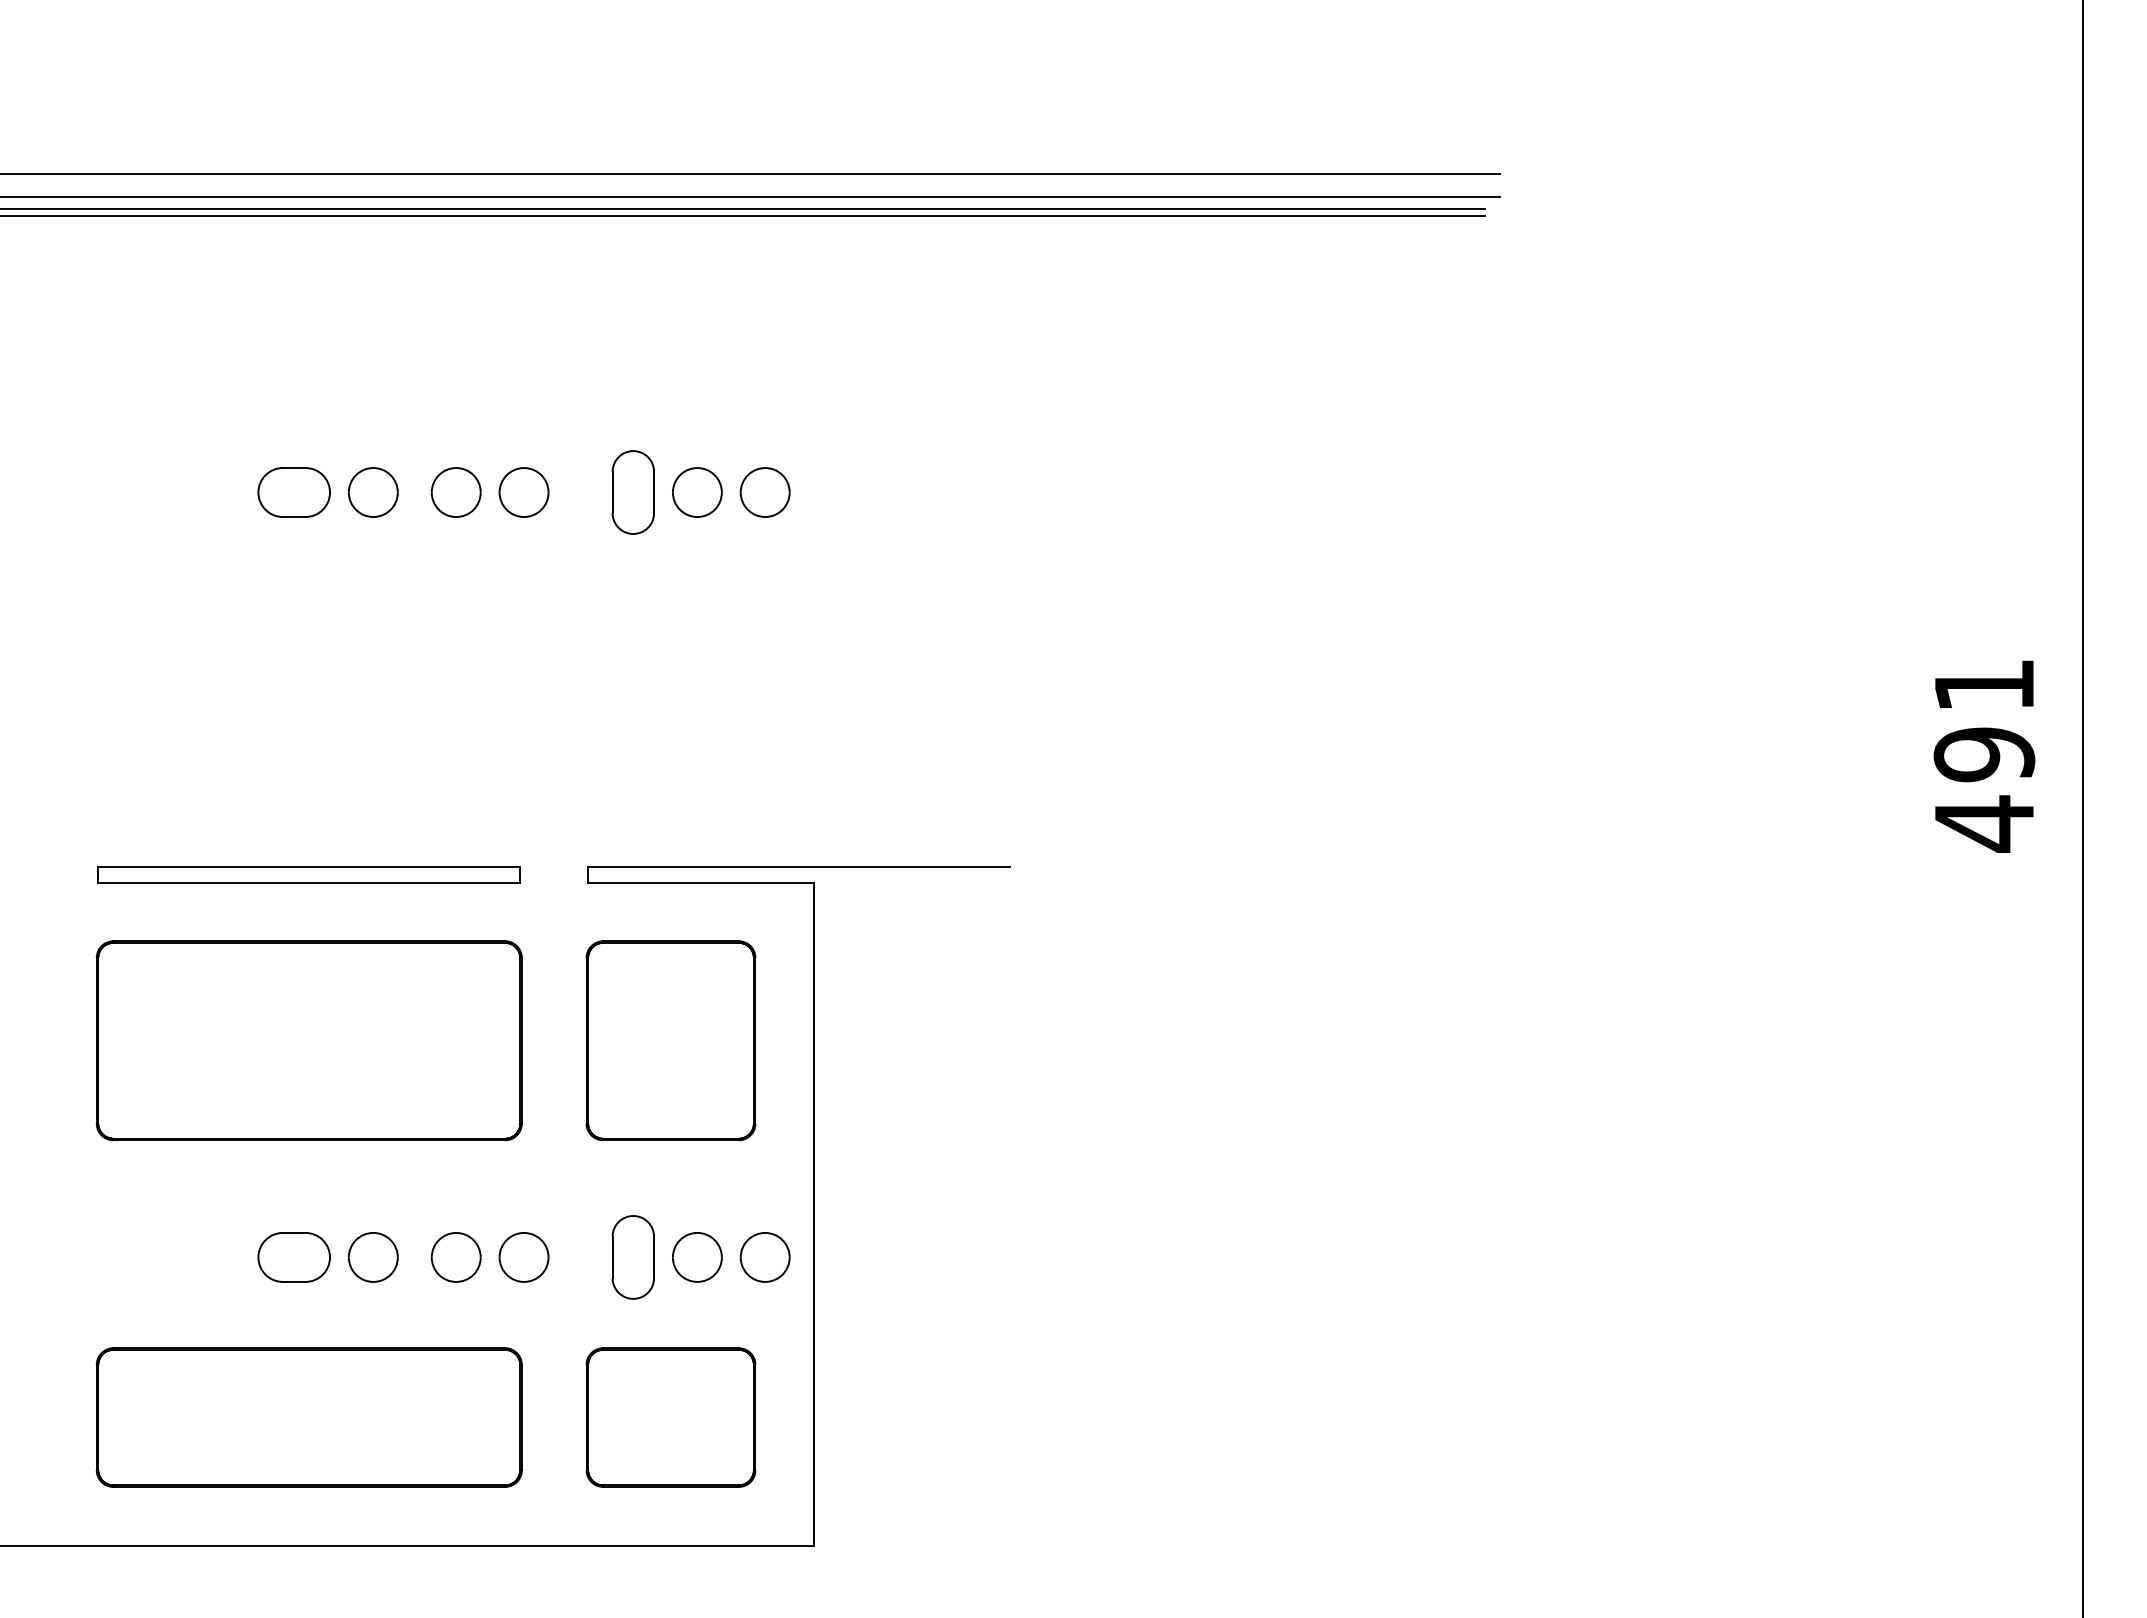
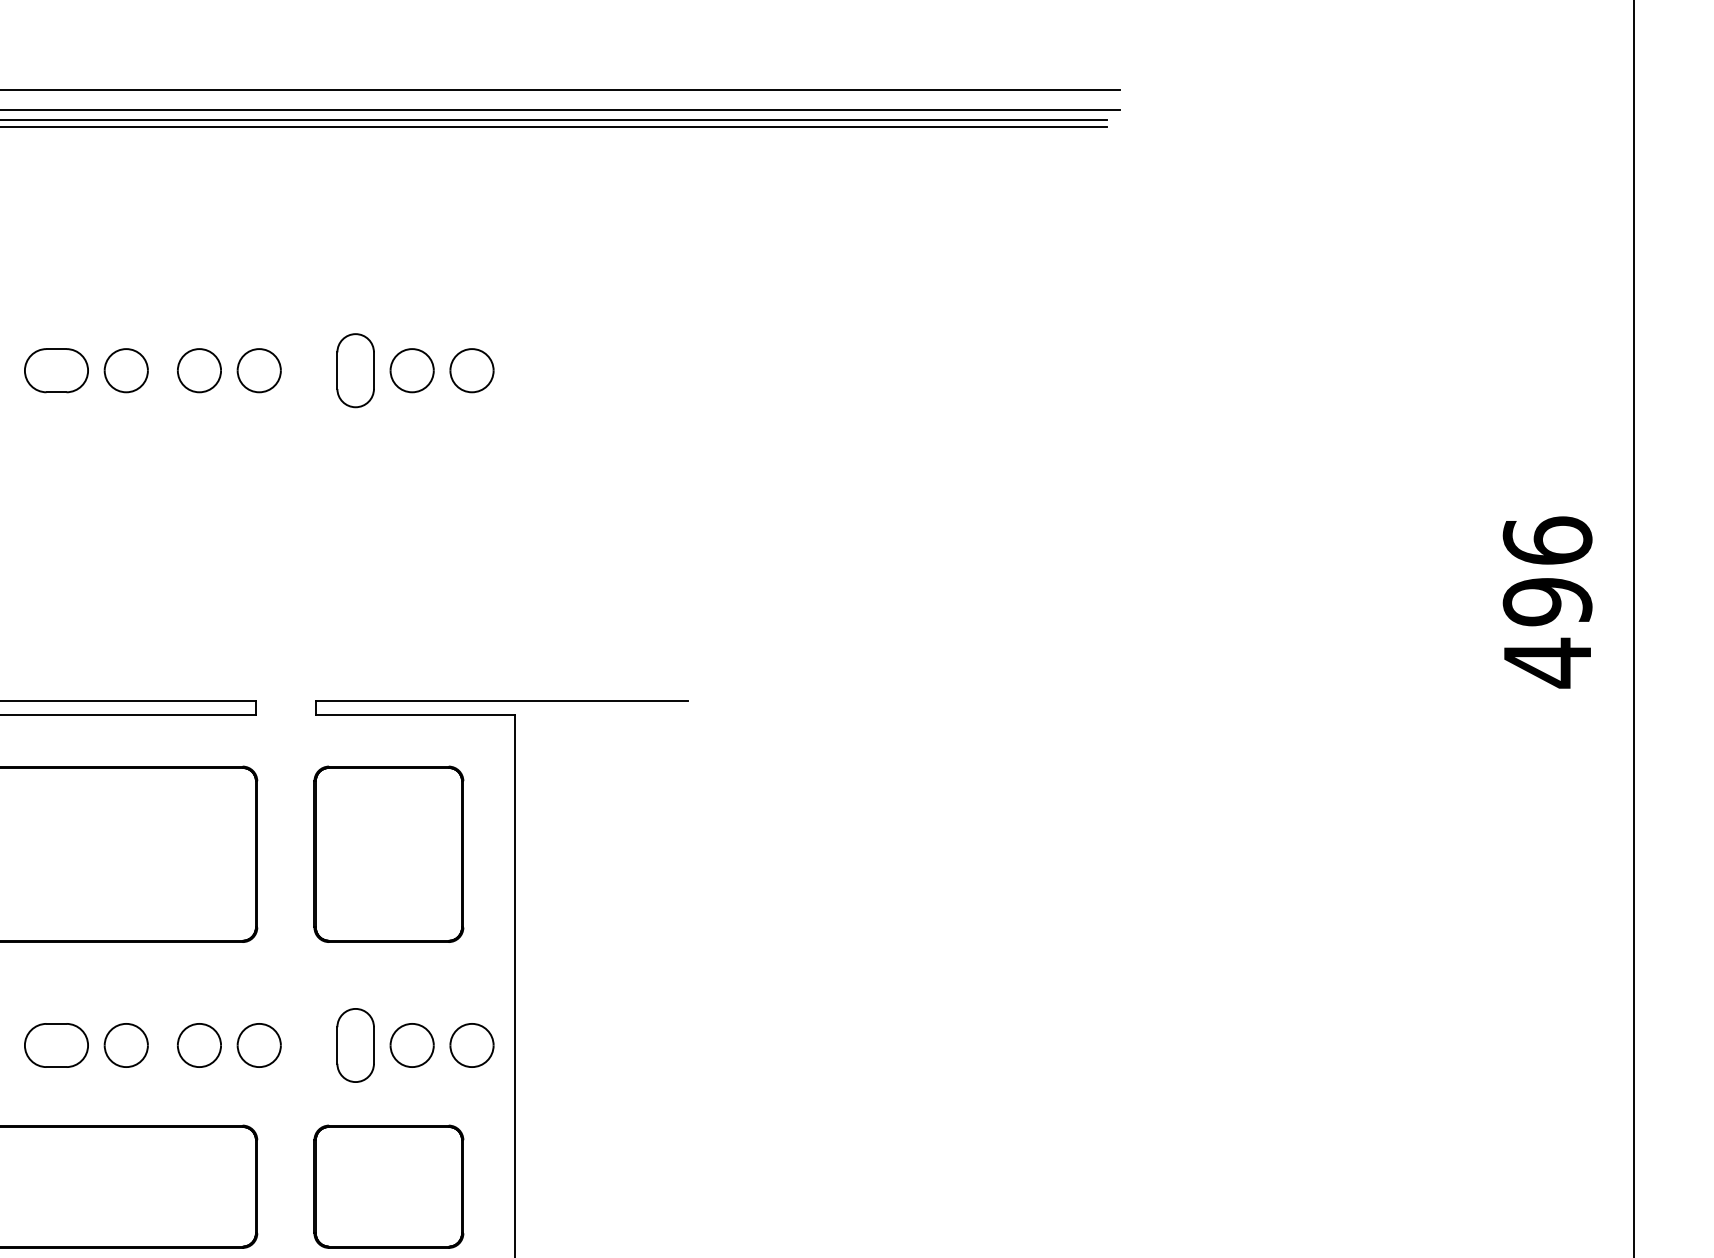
text: (1984, 684) -> (1547, 540), 491 -> 496

